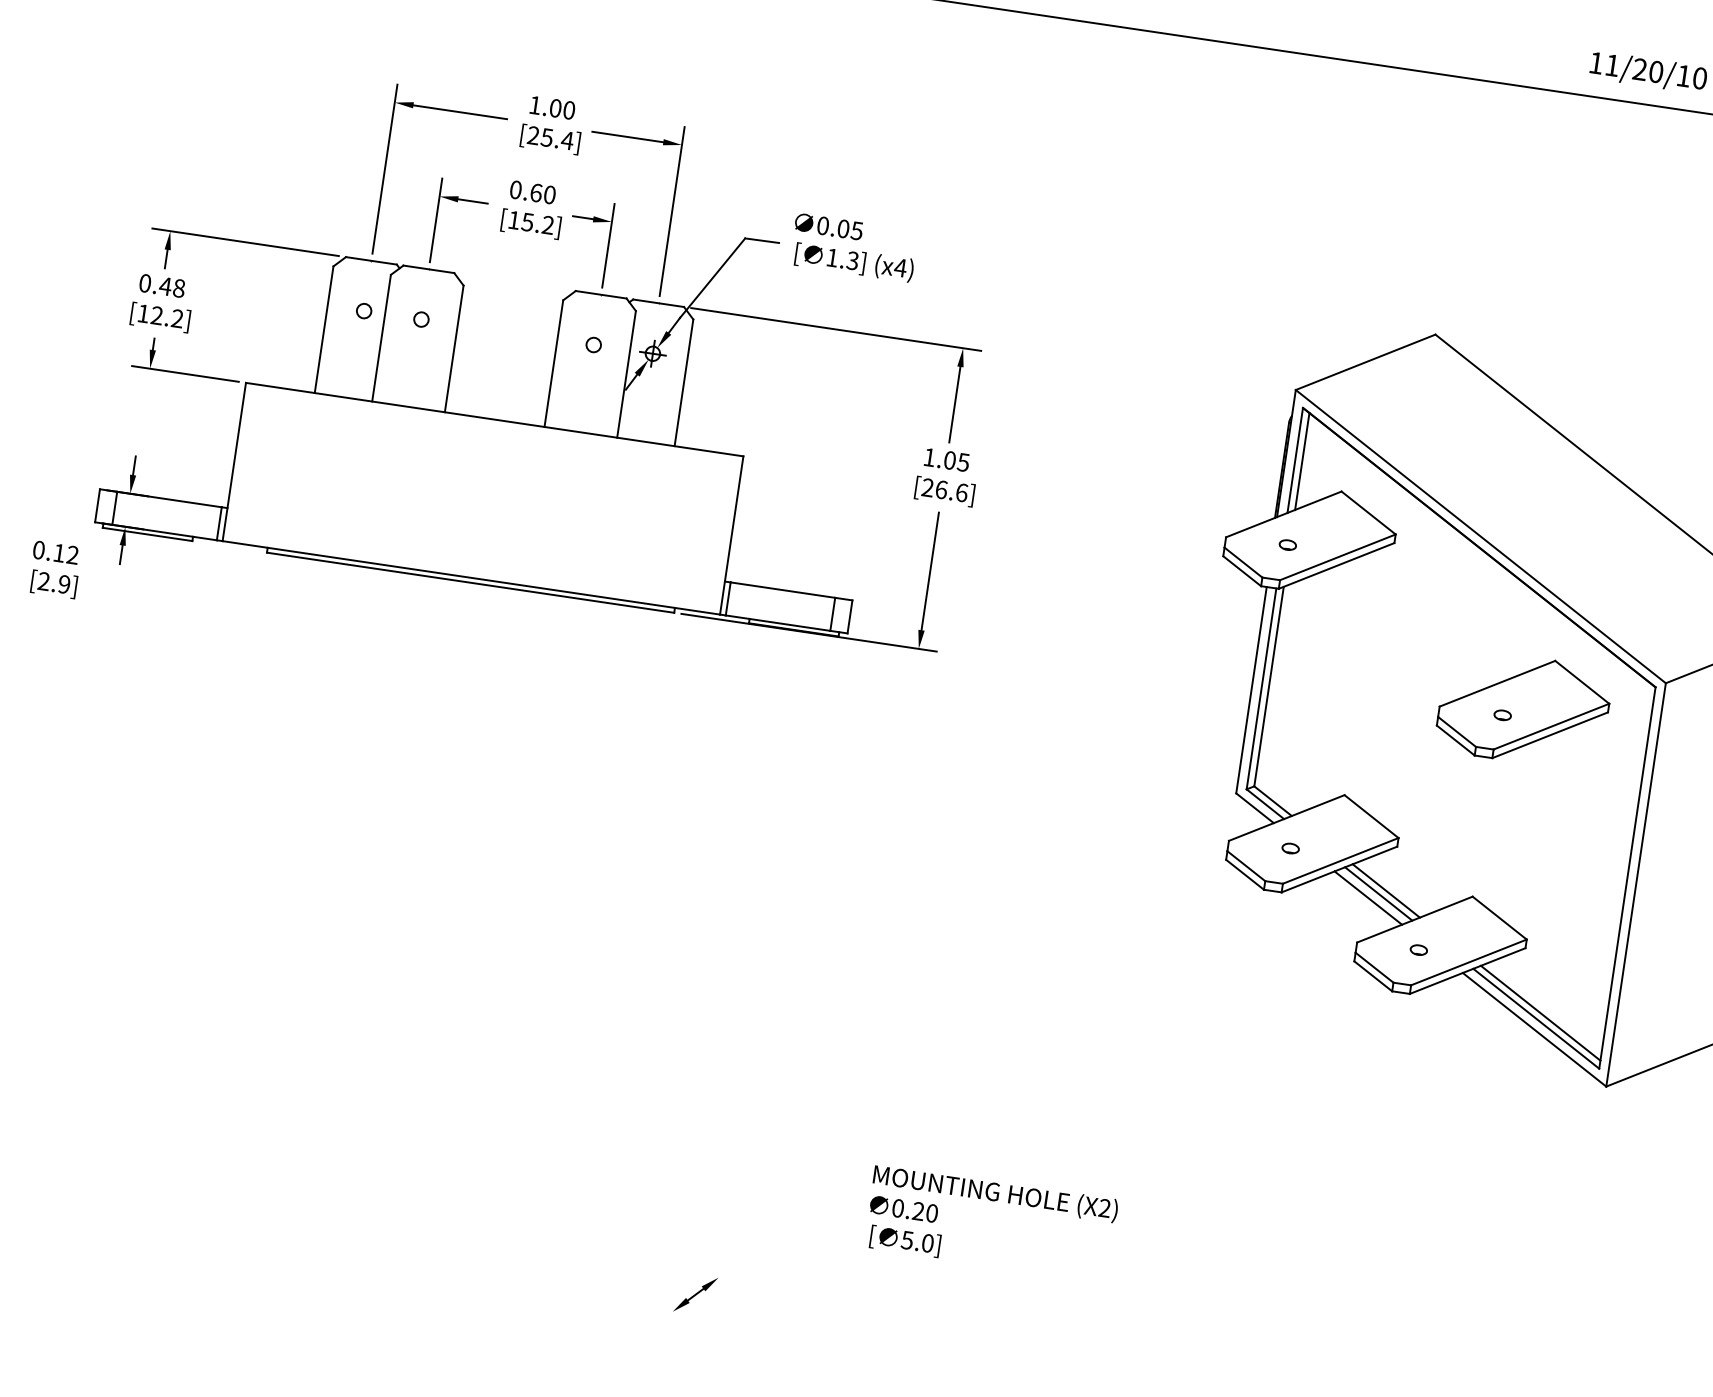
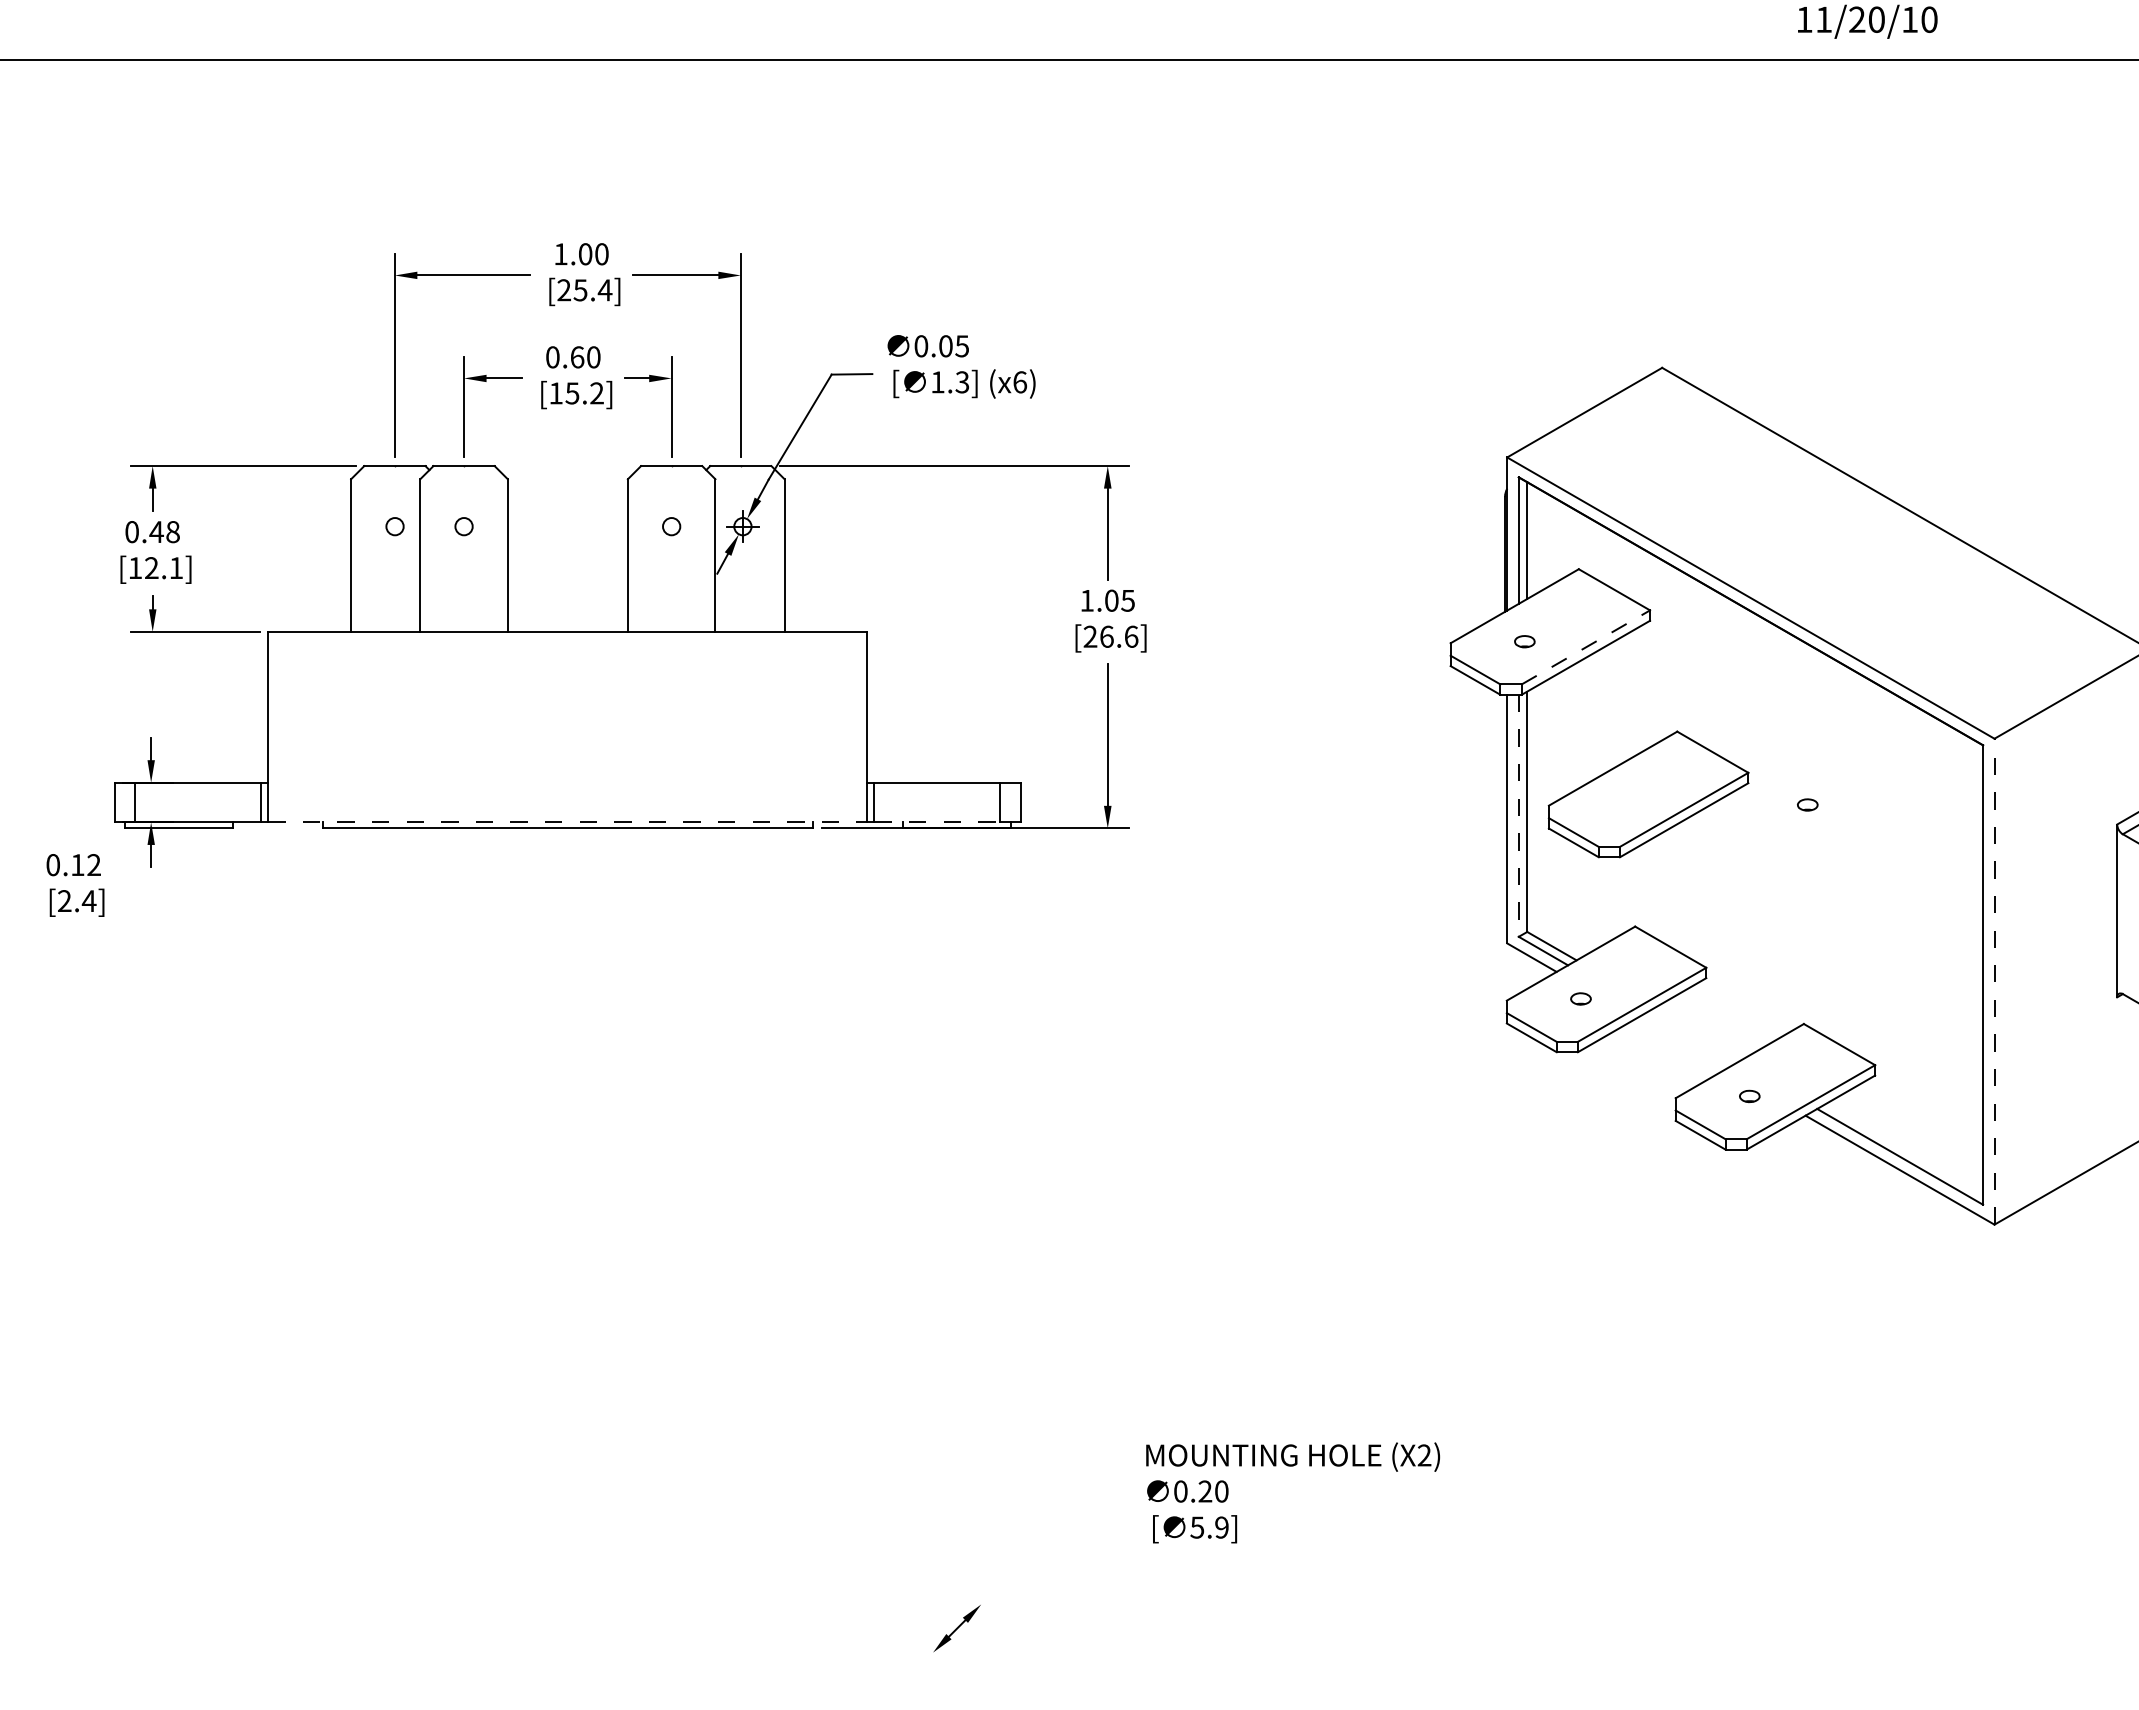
text: (900, 268) -> (1019, 382), (x4) -> (x6)
text: (177, 318) -> (176, 567), [12.2] -> [12.1]
line: (1338, 557) -> (1586, 647), solid -> dashed
line: (471, 577) -> (567, 822), solid -> dashed
text: (63, 584) -> (88, 901), [2.9] -> [2.4]
line: (778, 623) -> (937, 822), solid -> dashed
line: (1261, 689) -> (1518, 816), solid -> dashed
part: (1523, 709) -> (1648, 794), moved
line: (1636, 884) -> (1994, 981), solid -> dashed
line: (1385, 890) -> (1700, 1031), removed
line: (1378, 893) -> (1692, 1036), removed
line: (1367, 897) -> (1680, 1043), removed
line: (1540, 1013) -> (1904, 1149), removed
text: (927, 1243) -> (1221, 1527), 5.0] -> 5.9]

